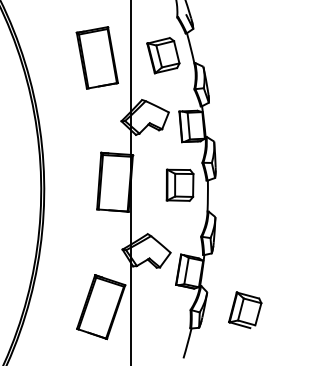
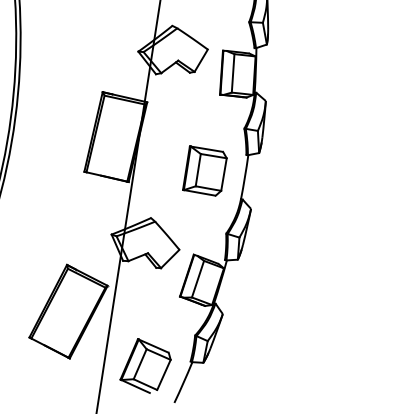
part: (179, 184) -> (204, 170), moved
part: (245, 310) -> (146, 366), moved

